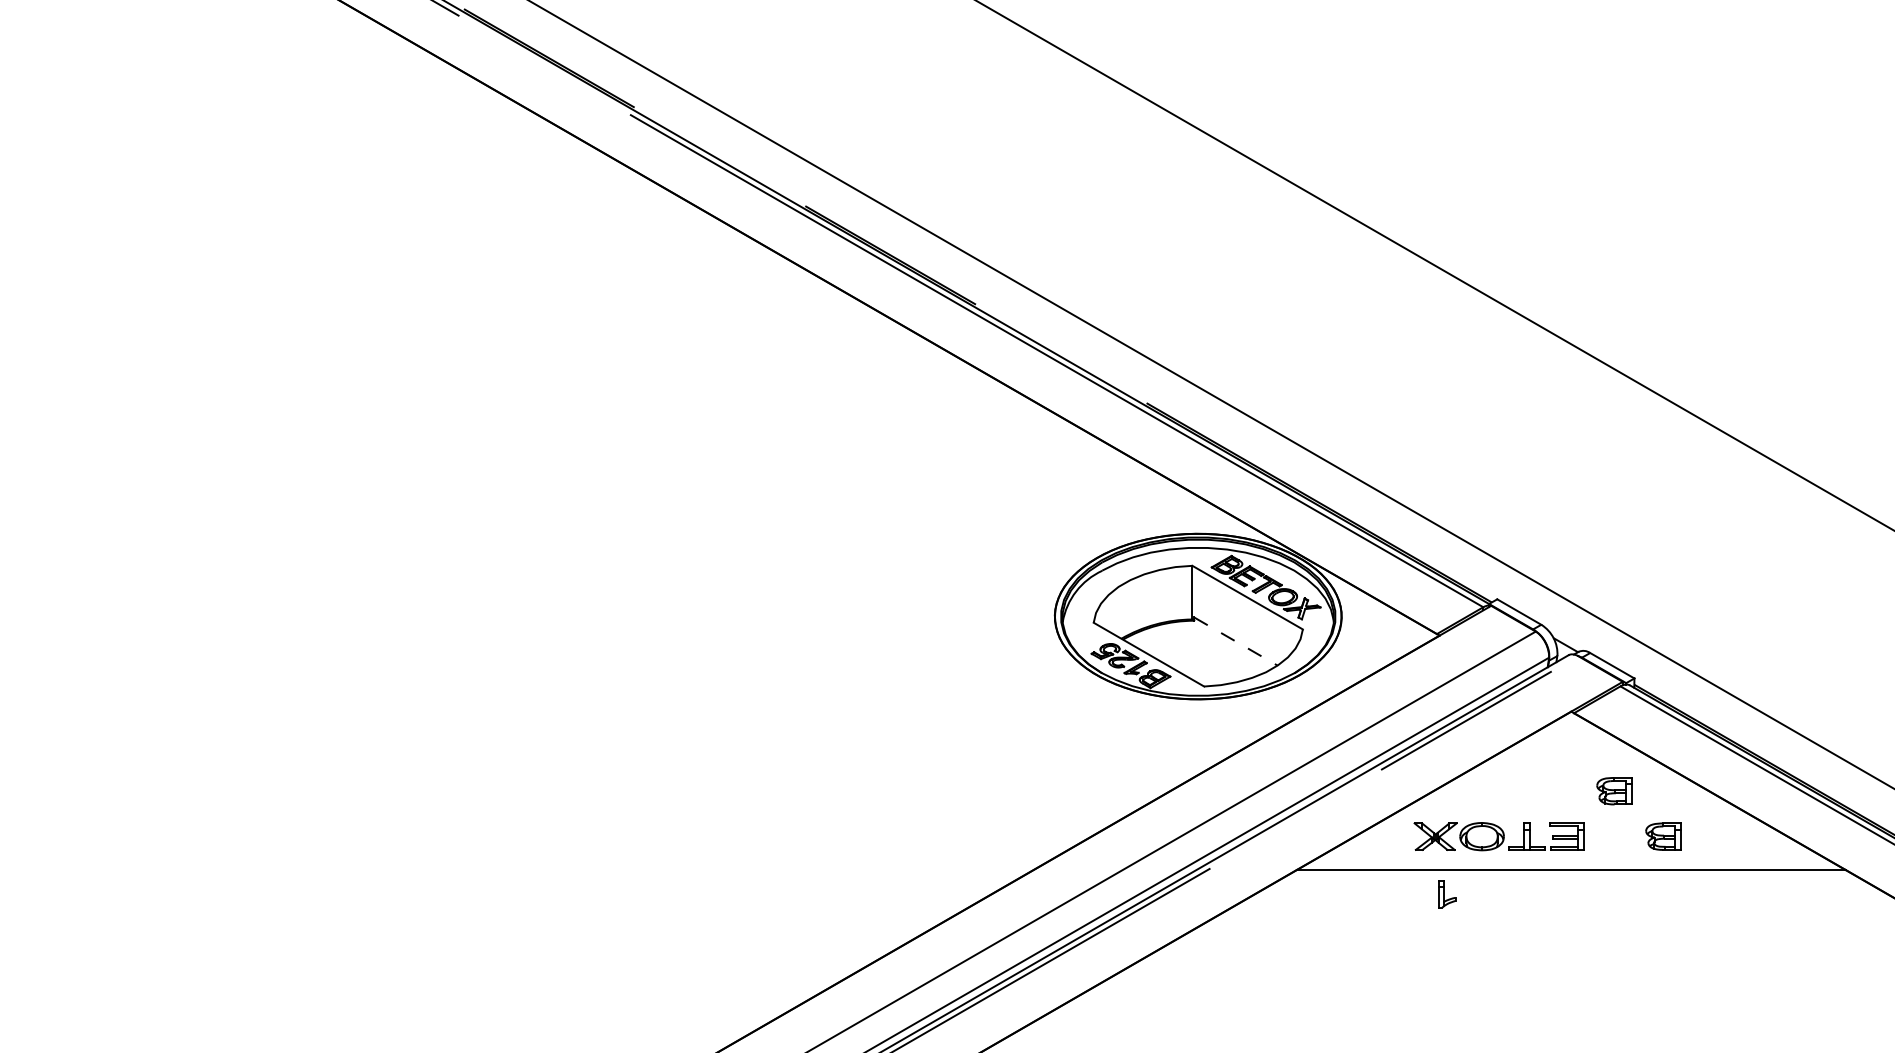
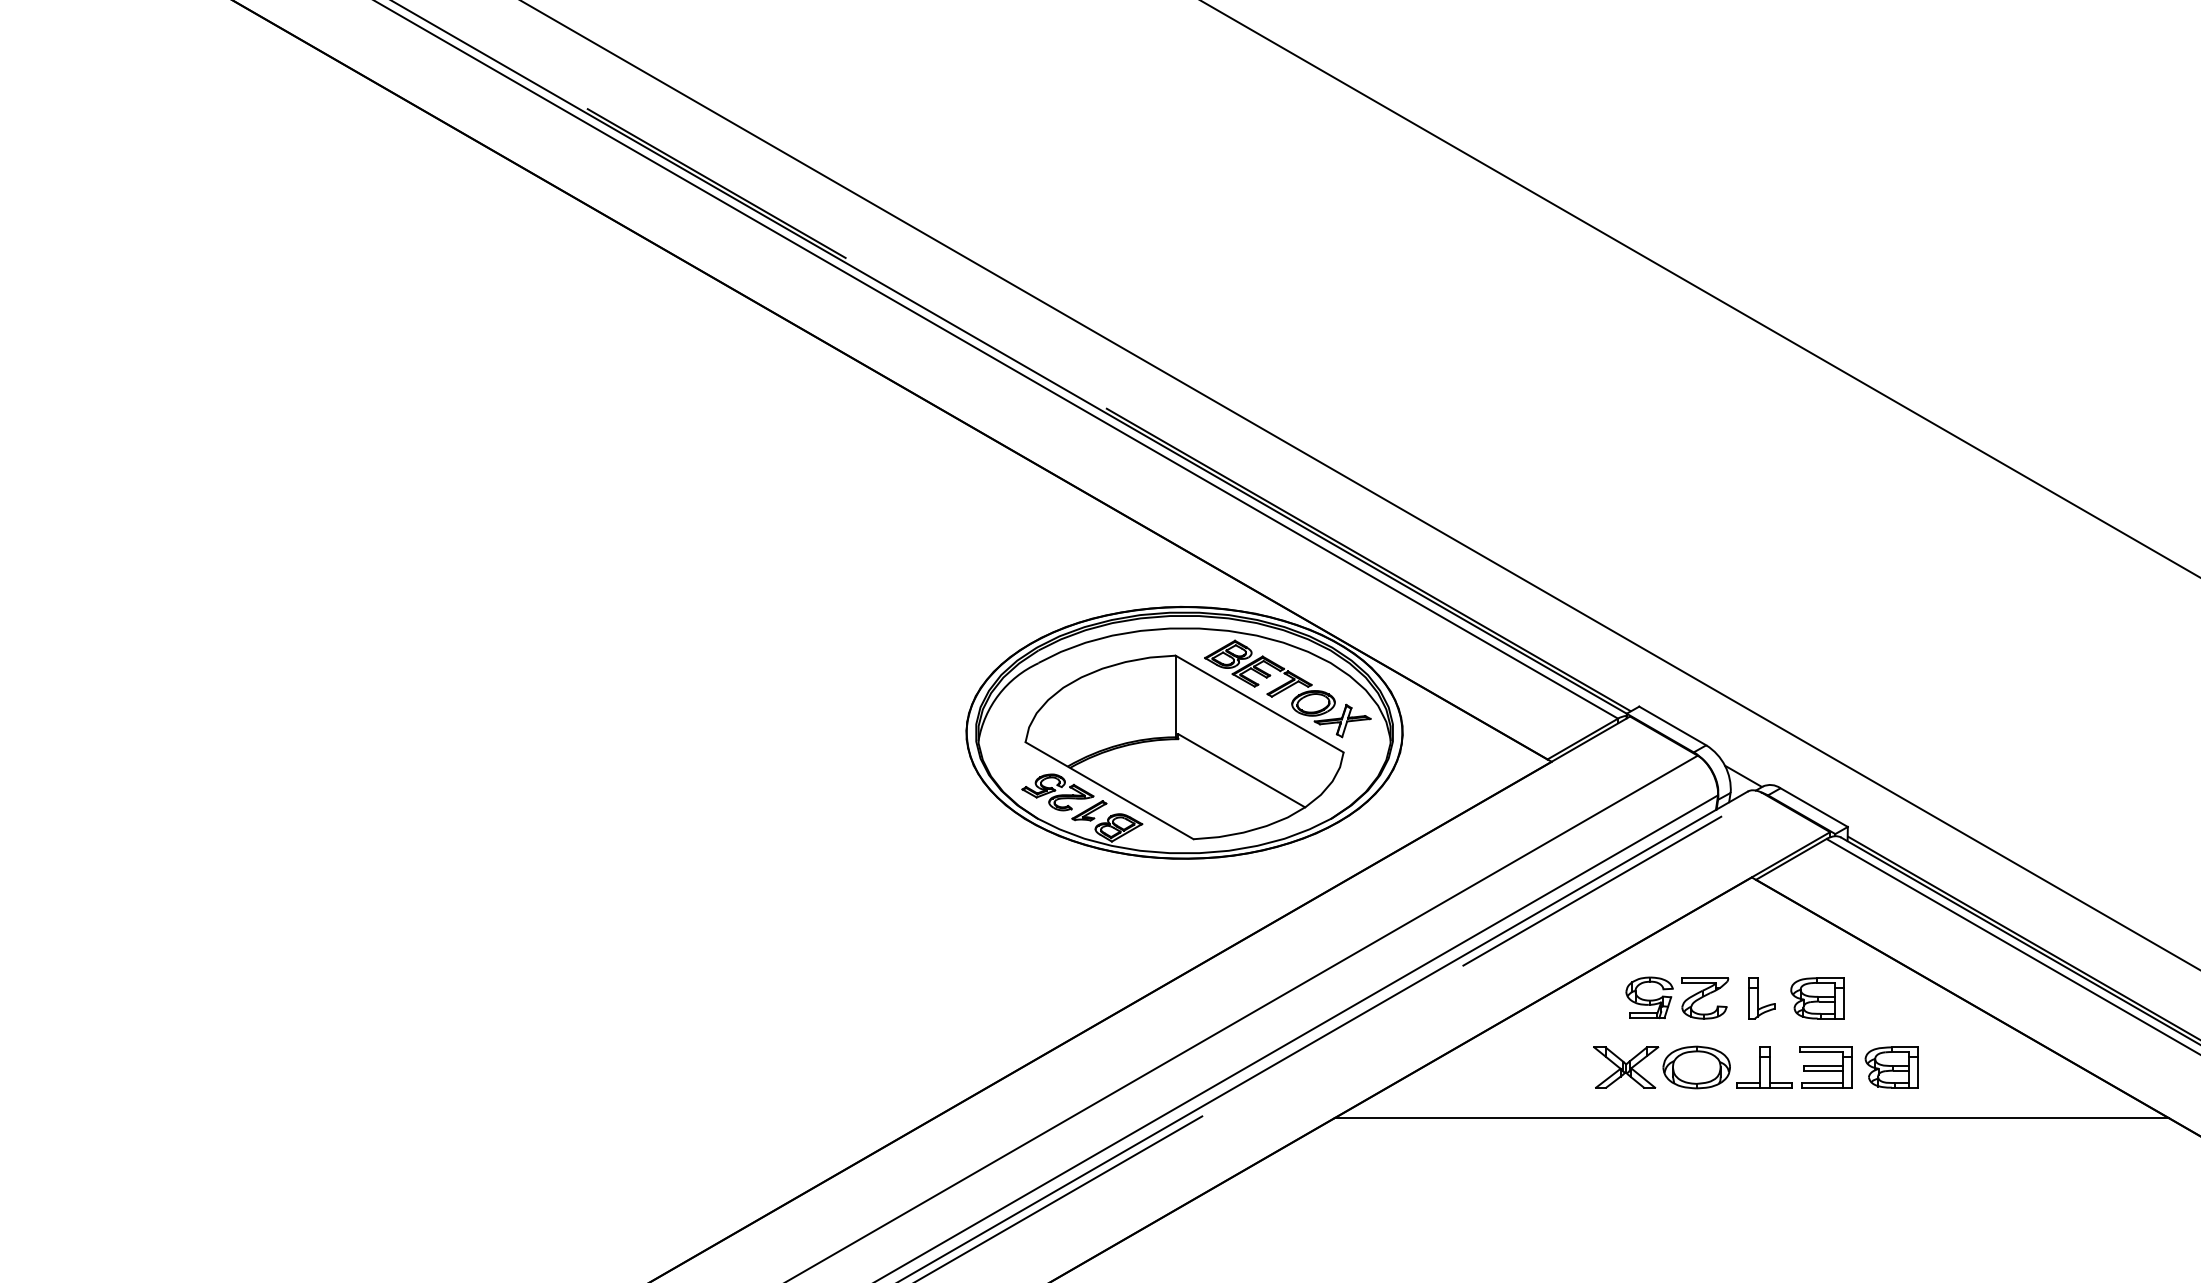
line: (1236, 641) -> (1242, 770), dashed -> solid
part: (1522, 790) -> (1677, 997), added
part: (1498, 836) -> (1721, 1067), moved
part: (1447, 894) -> (1762, 998), moved

